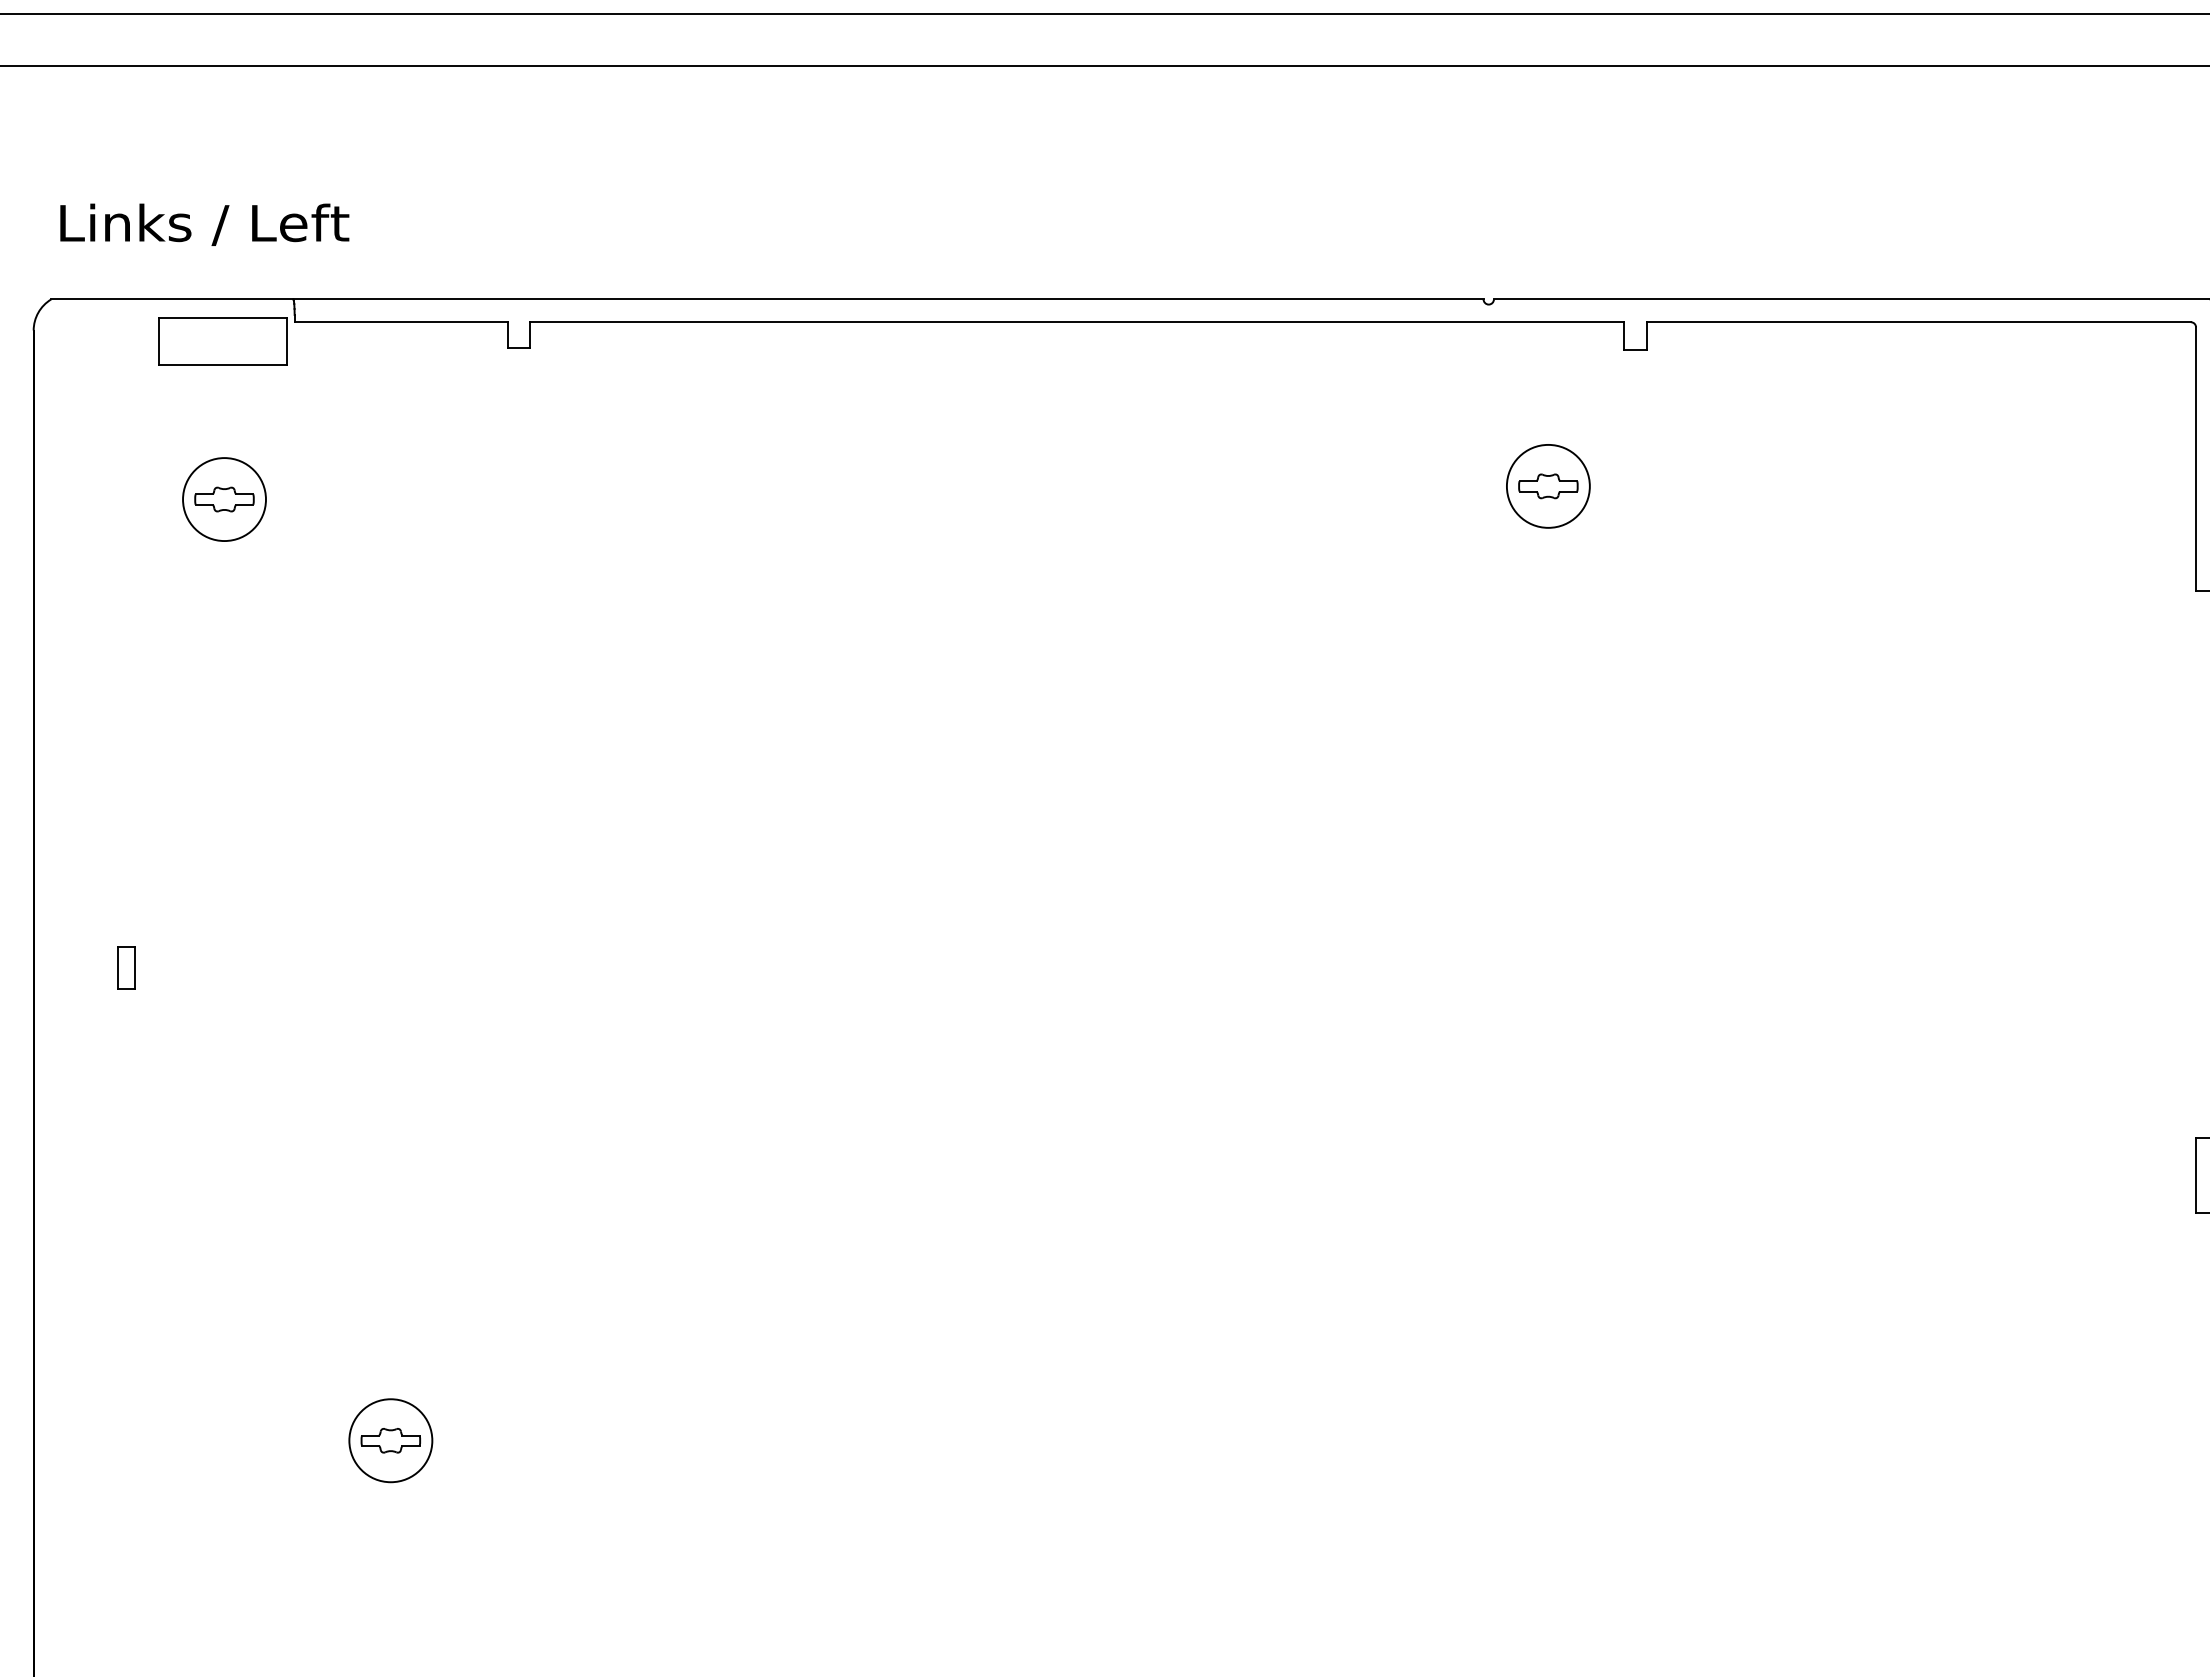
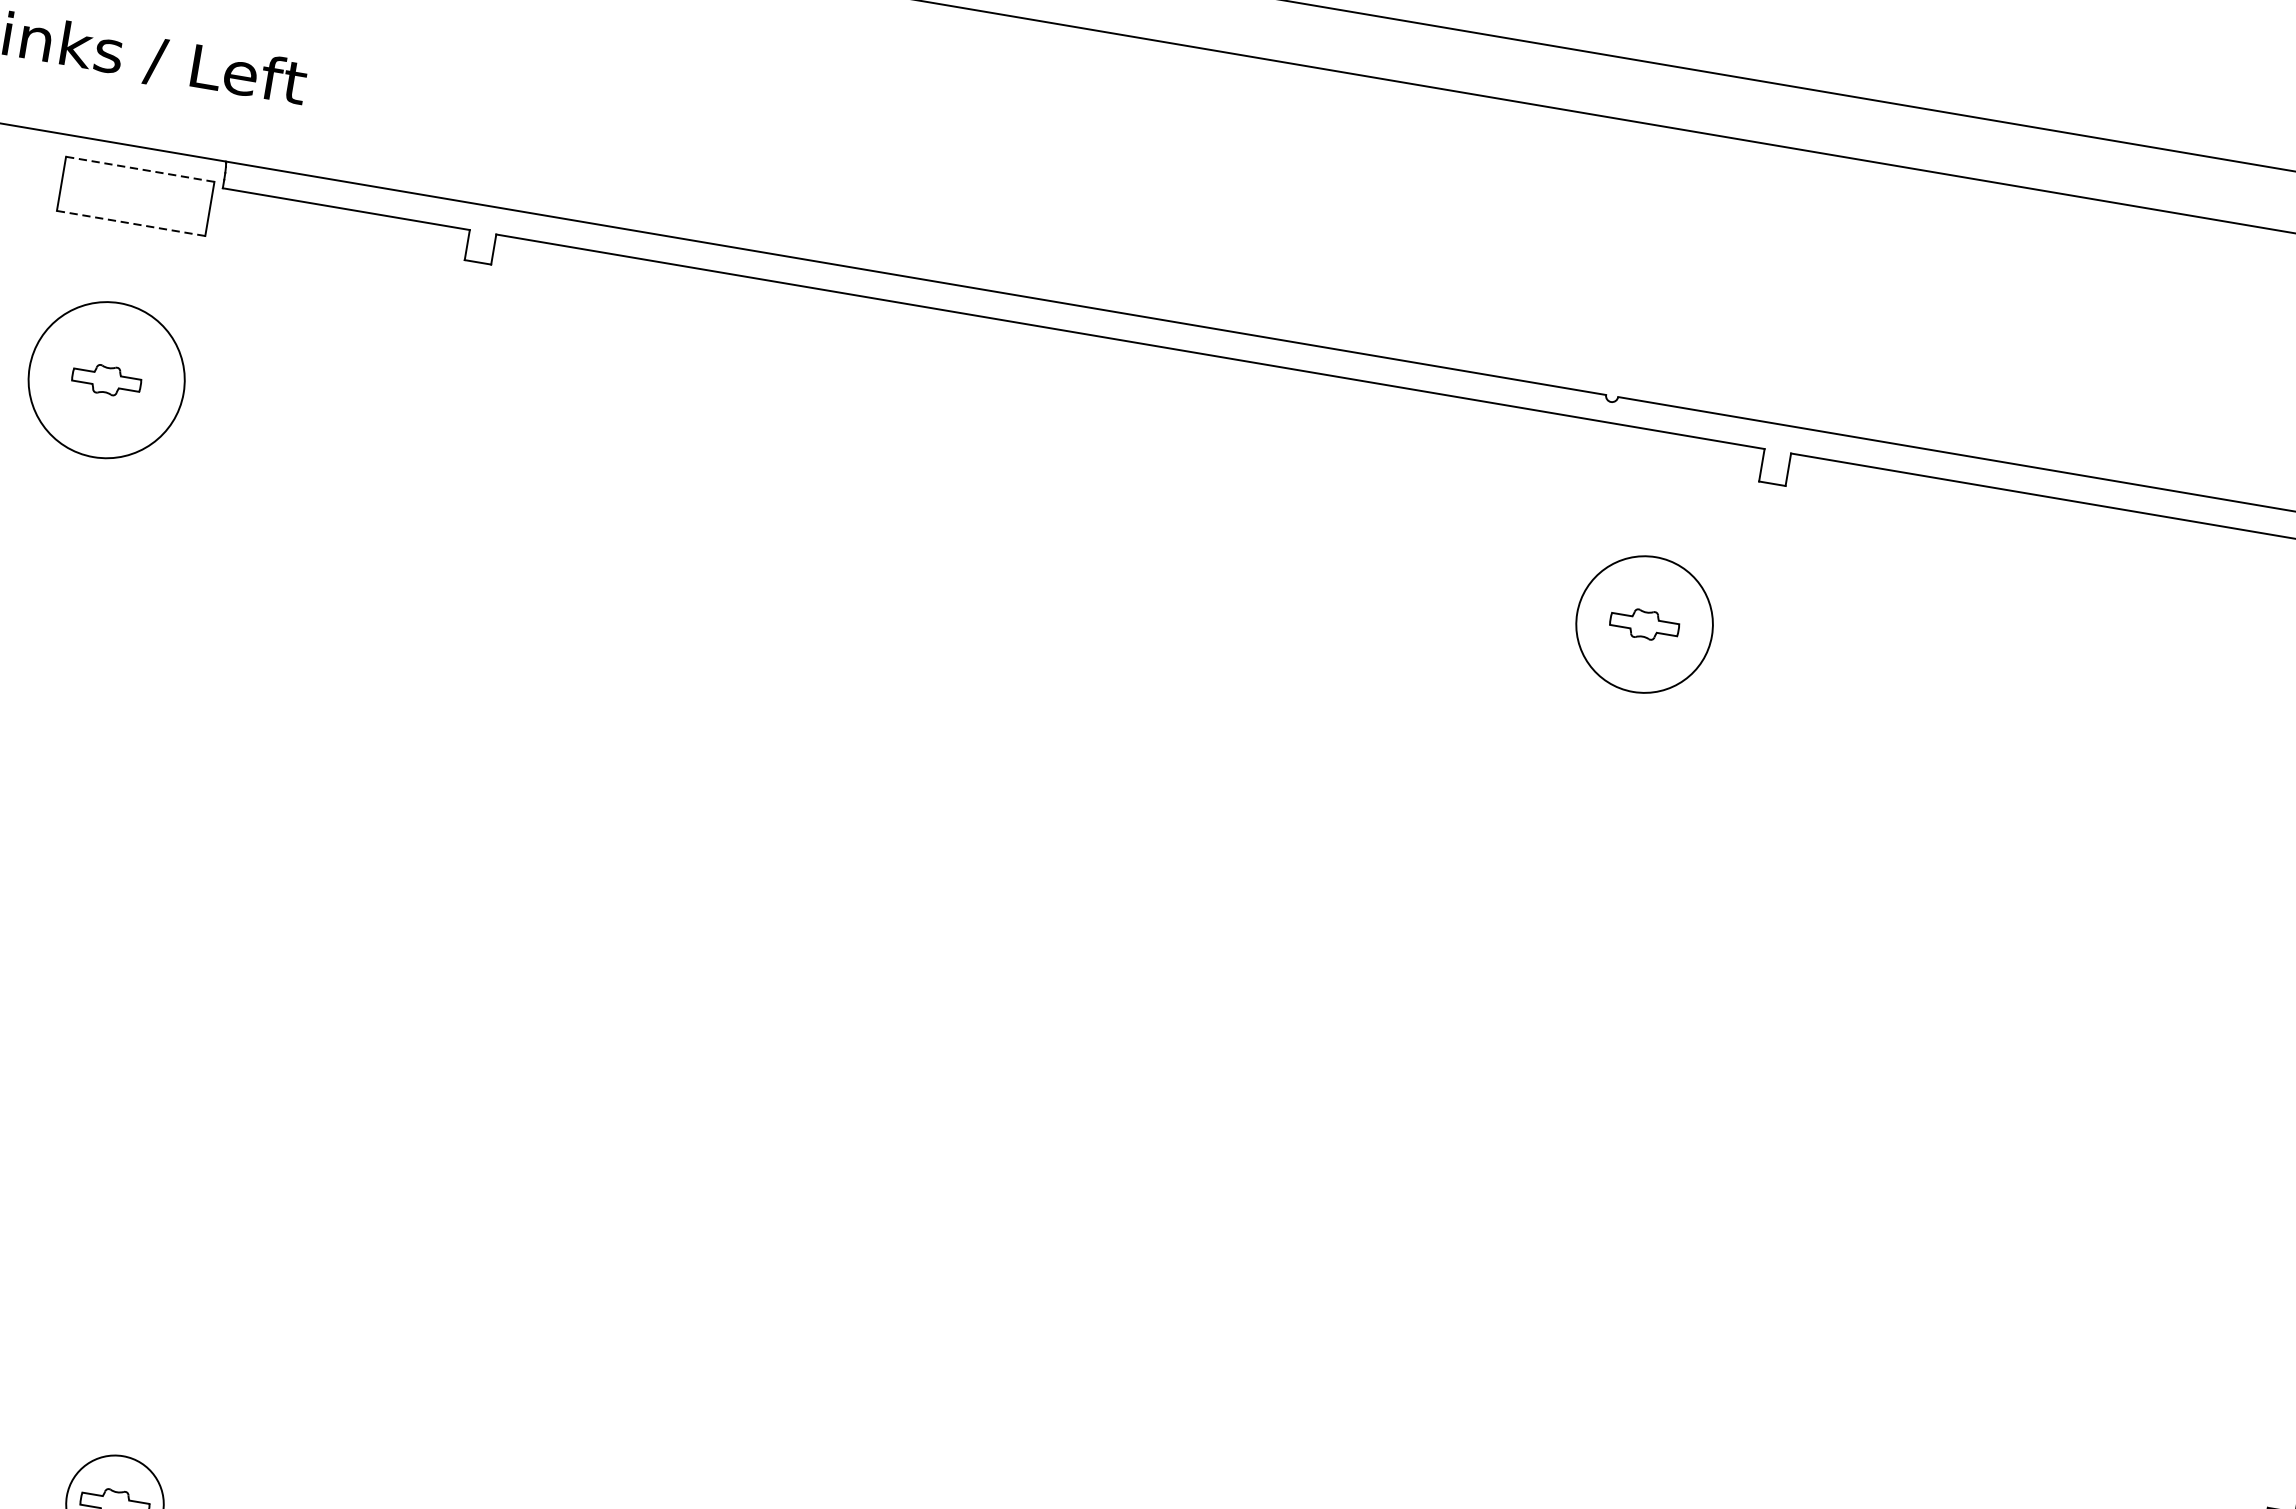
line: (222, 318) -> (139, 169), solid -> dashed
line: (222, 364) -> (130, 223), solid -> dashed
circle: (1547, 485) -> (1643, 623), size x1.4
circle: (224, 499) -> (106, 380), size x1.6

